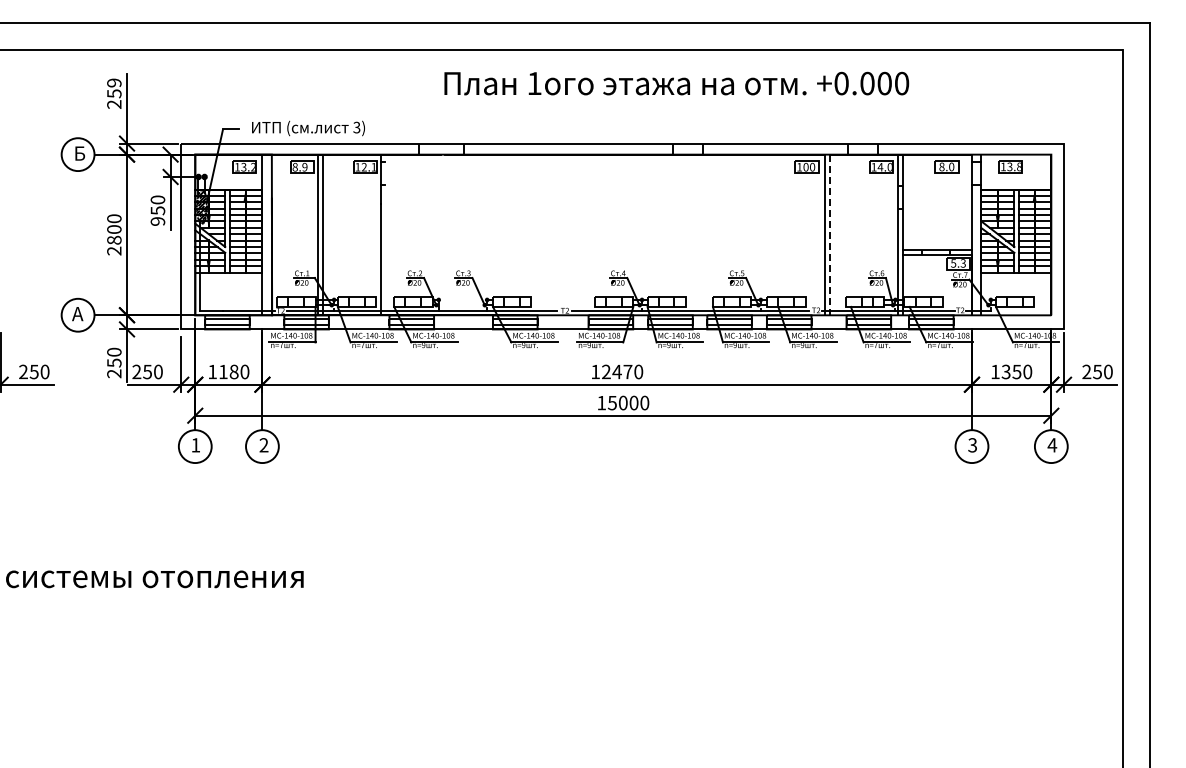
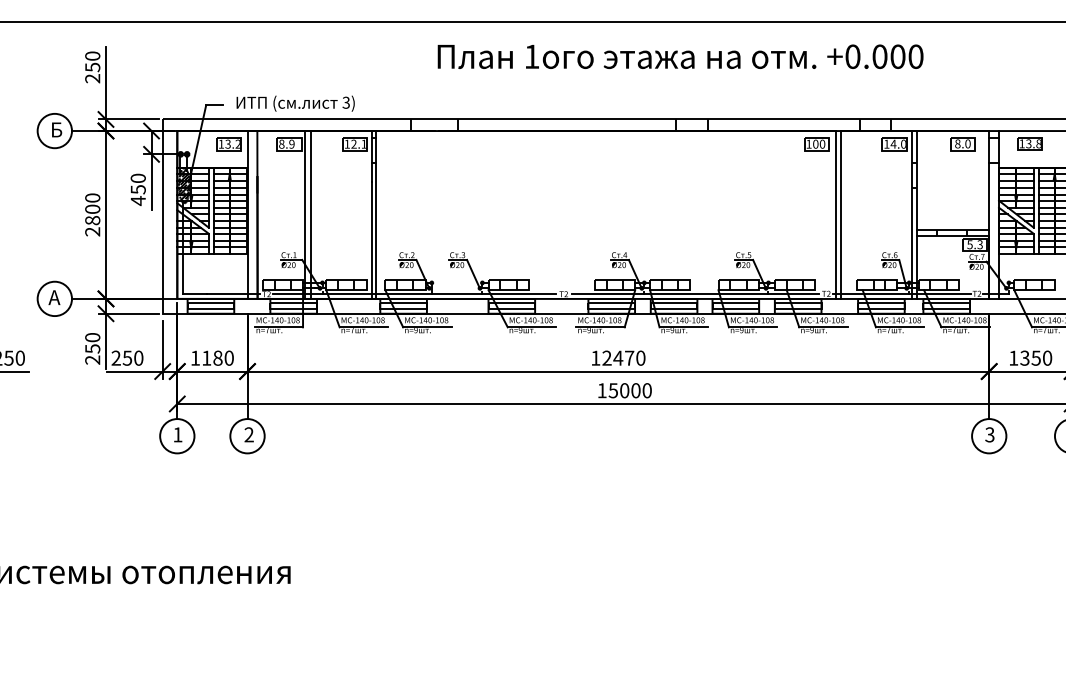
text: (114, 82) -> (92, 55), 259 -> 250
text: (157, 221) -> (137, 200), 950 -> 450
line: (385, 234) -> (376, 214), added
line: (829, 235) -> (840, 215), dashed -> solid

